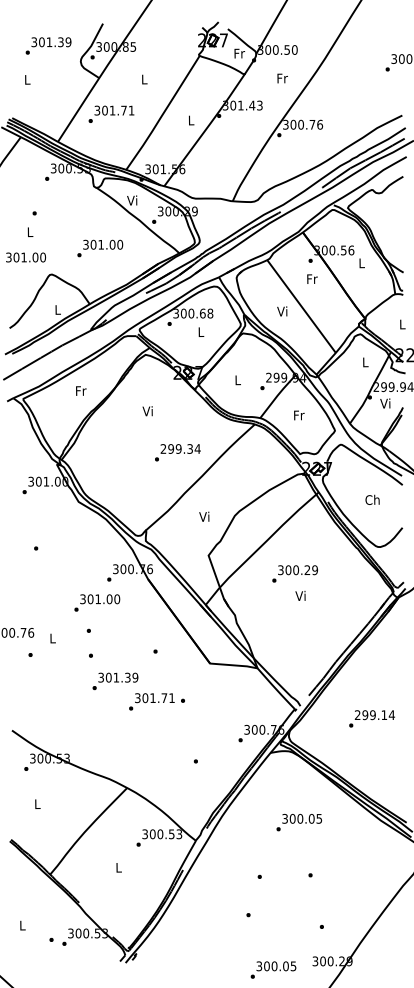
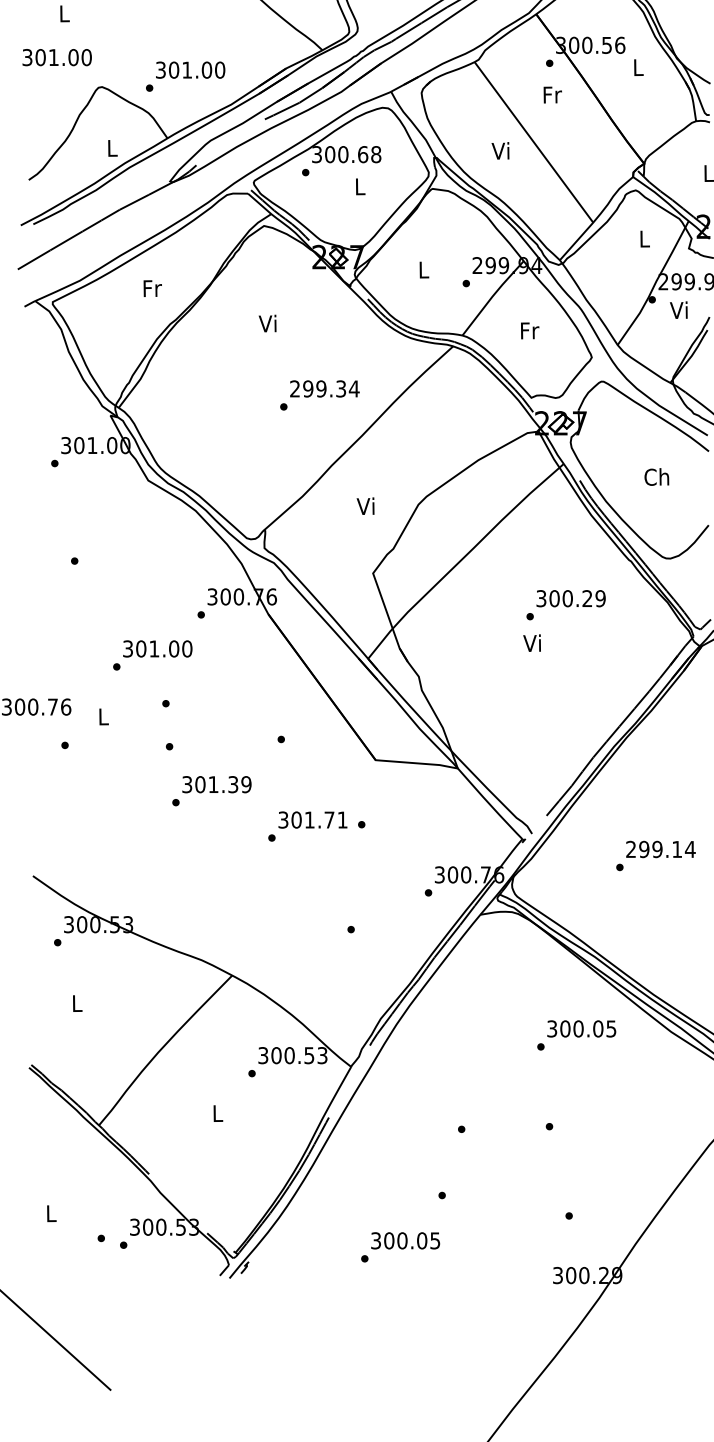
text: (100, 248) -> (186, 76), moved
text: (294, 573) -> (564, 604), moved
text: (97, 602) -> (153, 654), moved
text: (156, 701) -> (315, 825), moved
text: (299, 822) -> (577, 1035), moved
text: (273, 969) -> (400, 1246), moved

